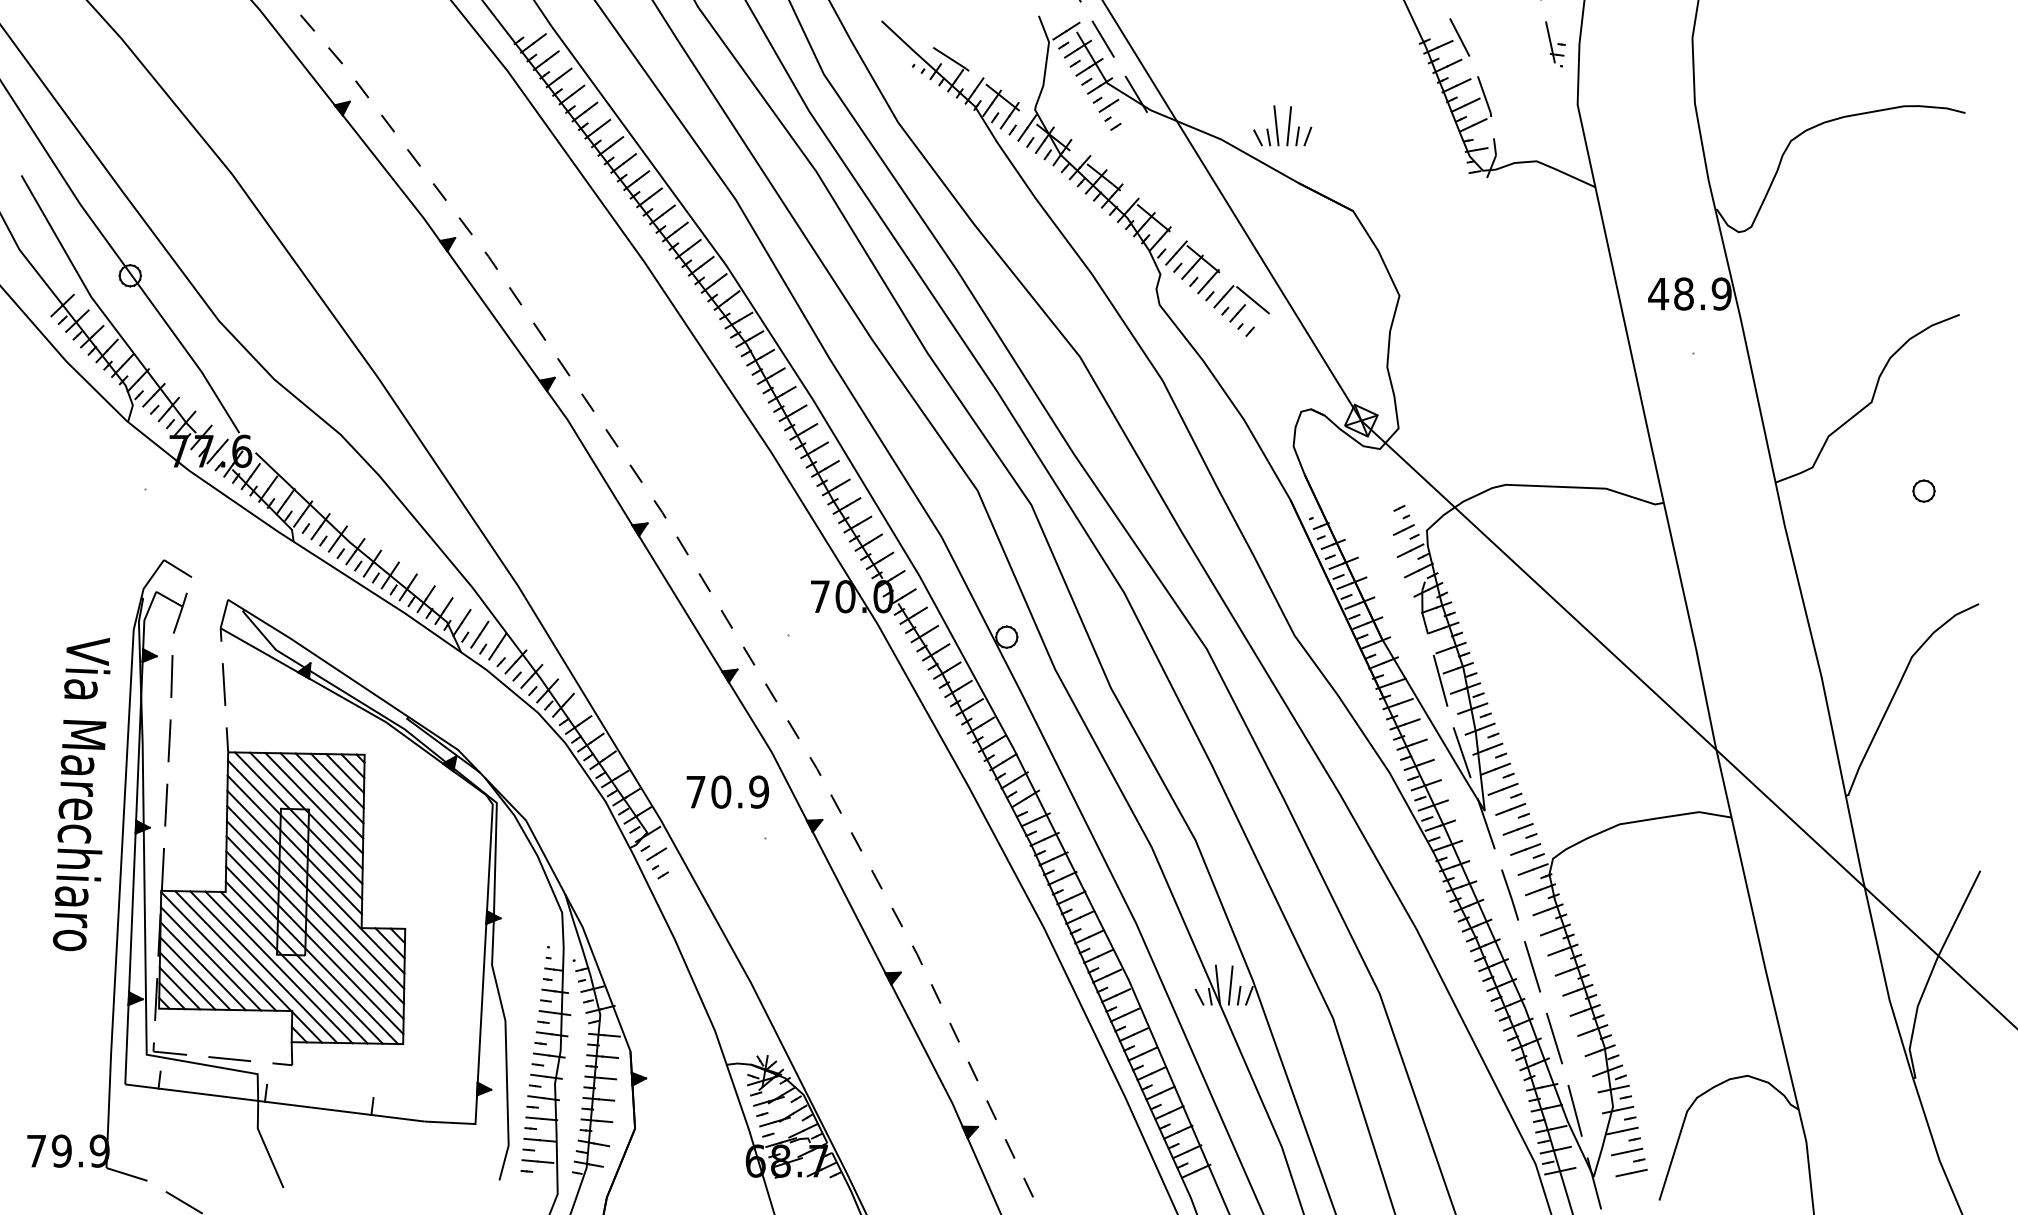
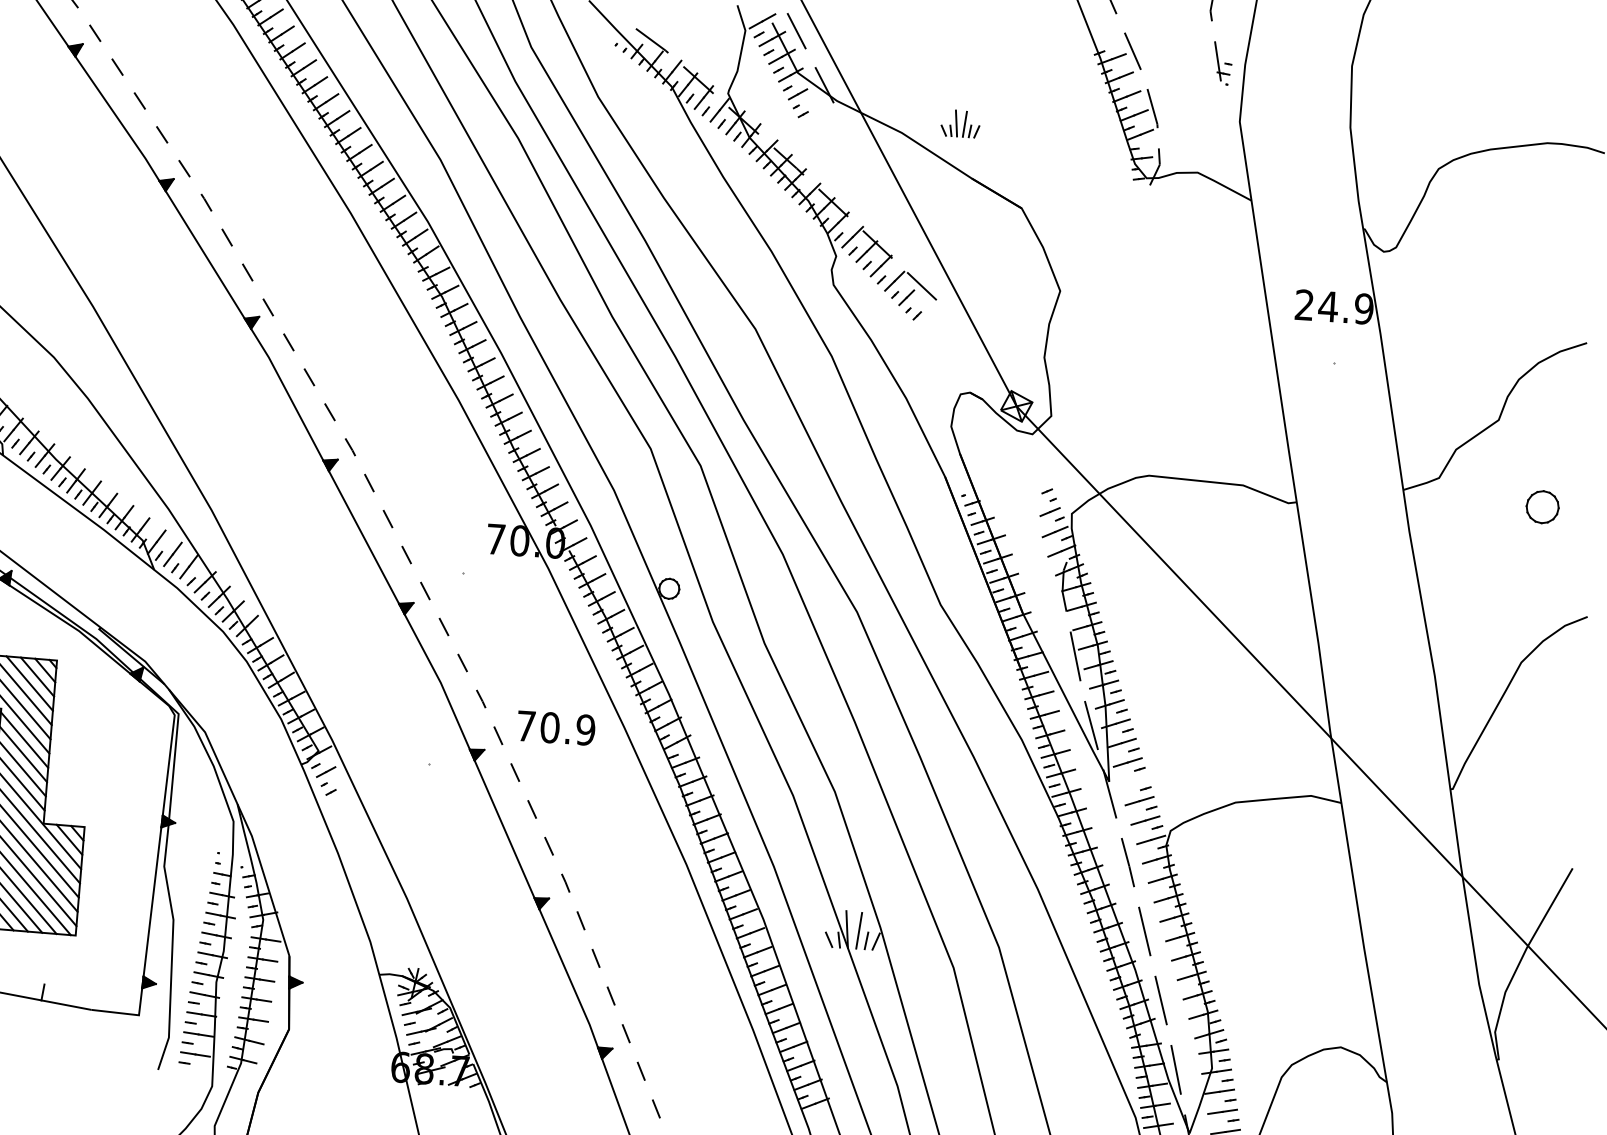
part: (1282, 125) -> (960, 123), size x0.7
text: (1671, 293) -> (1316, 305), 48.9 -> 24.9
part: (1923, 490) -> (1542, 506), size x1.6
text: (727, 791) -> (556, 727), moved
line: (1510, 808) -> (1133, 781), removed

